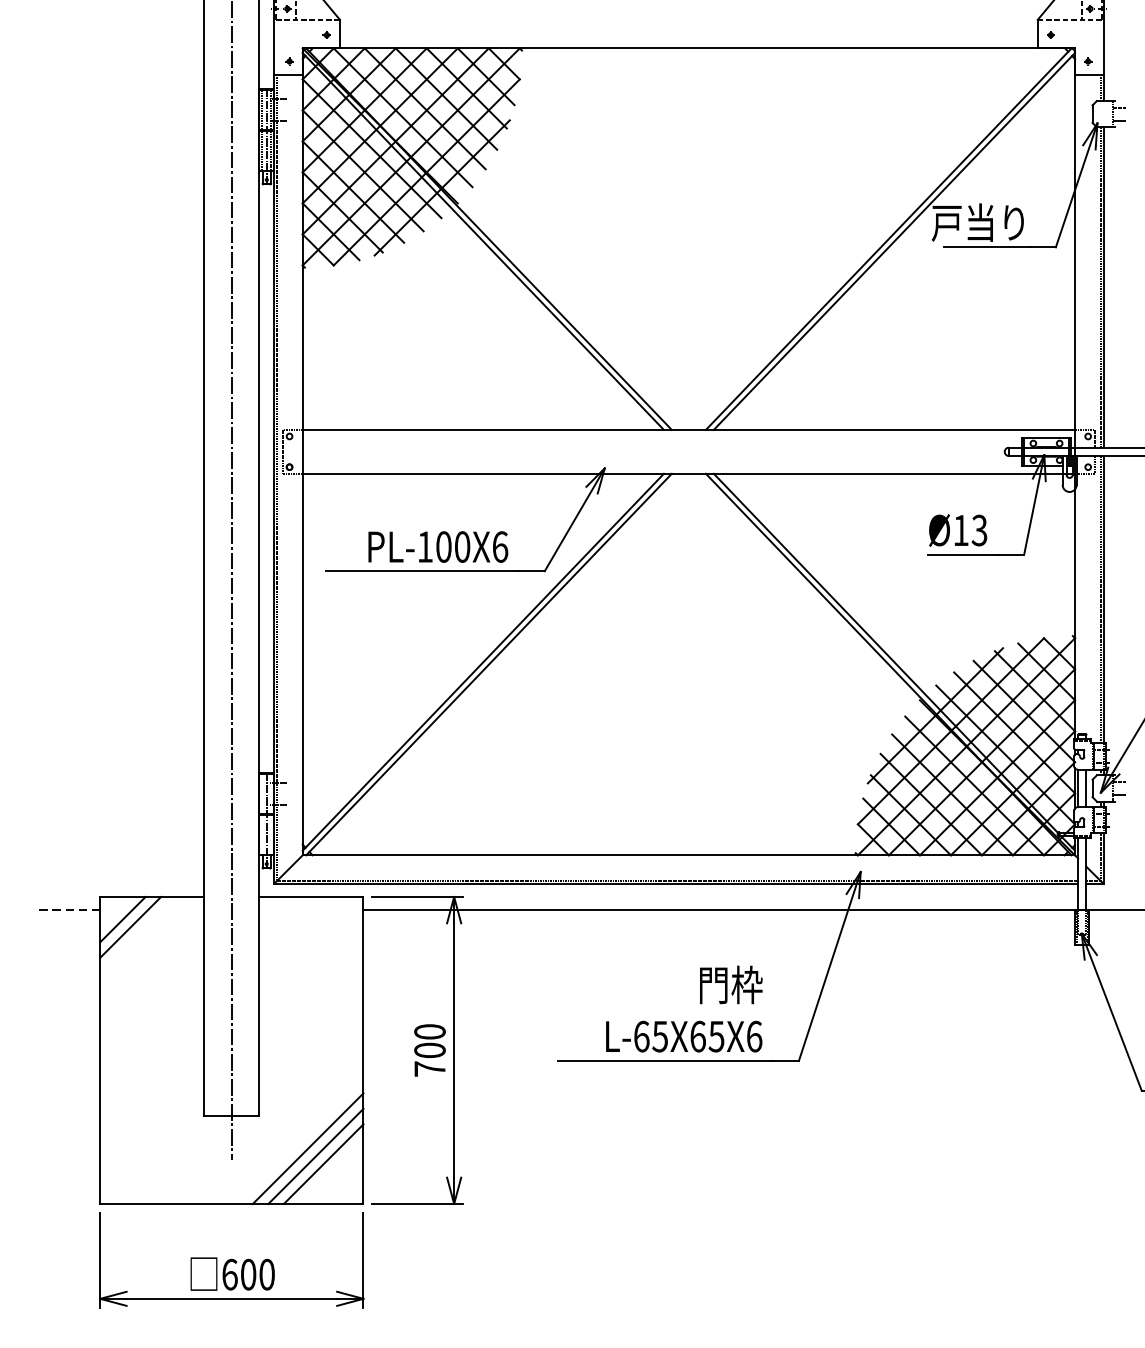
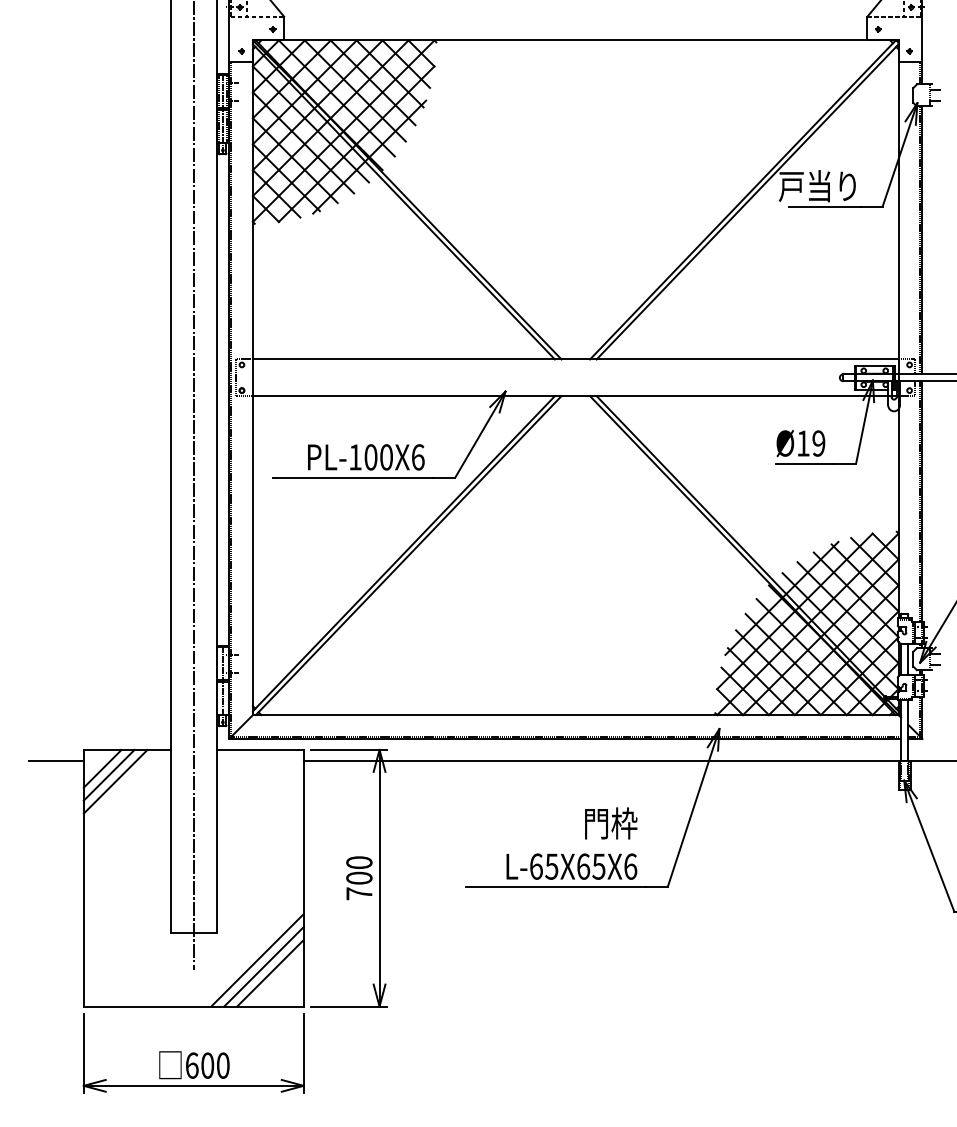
text: (979, 530) -> (818, 443), Ø13 -> Ø19
line: (66, 909) -> (55, 760), dashed -> solid
line: (138, 934) -> (115, 781), added

